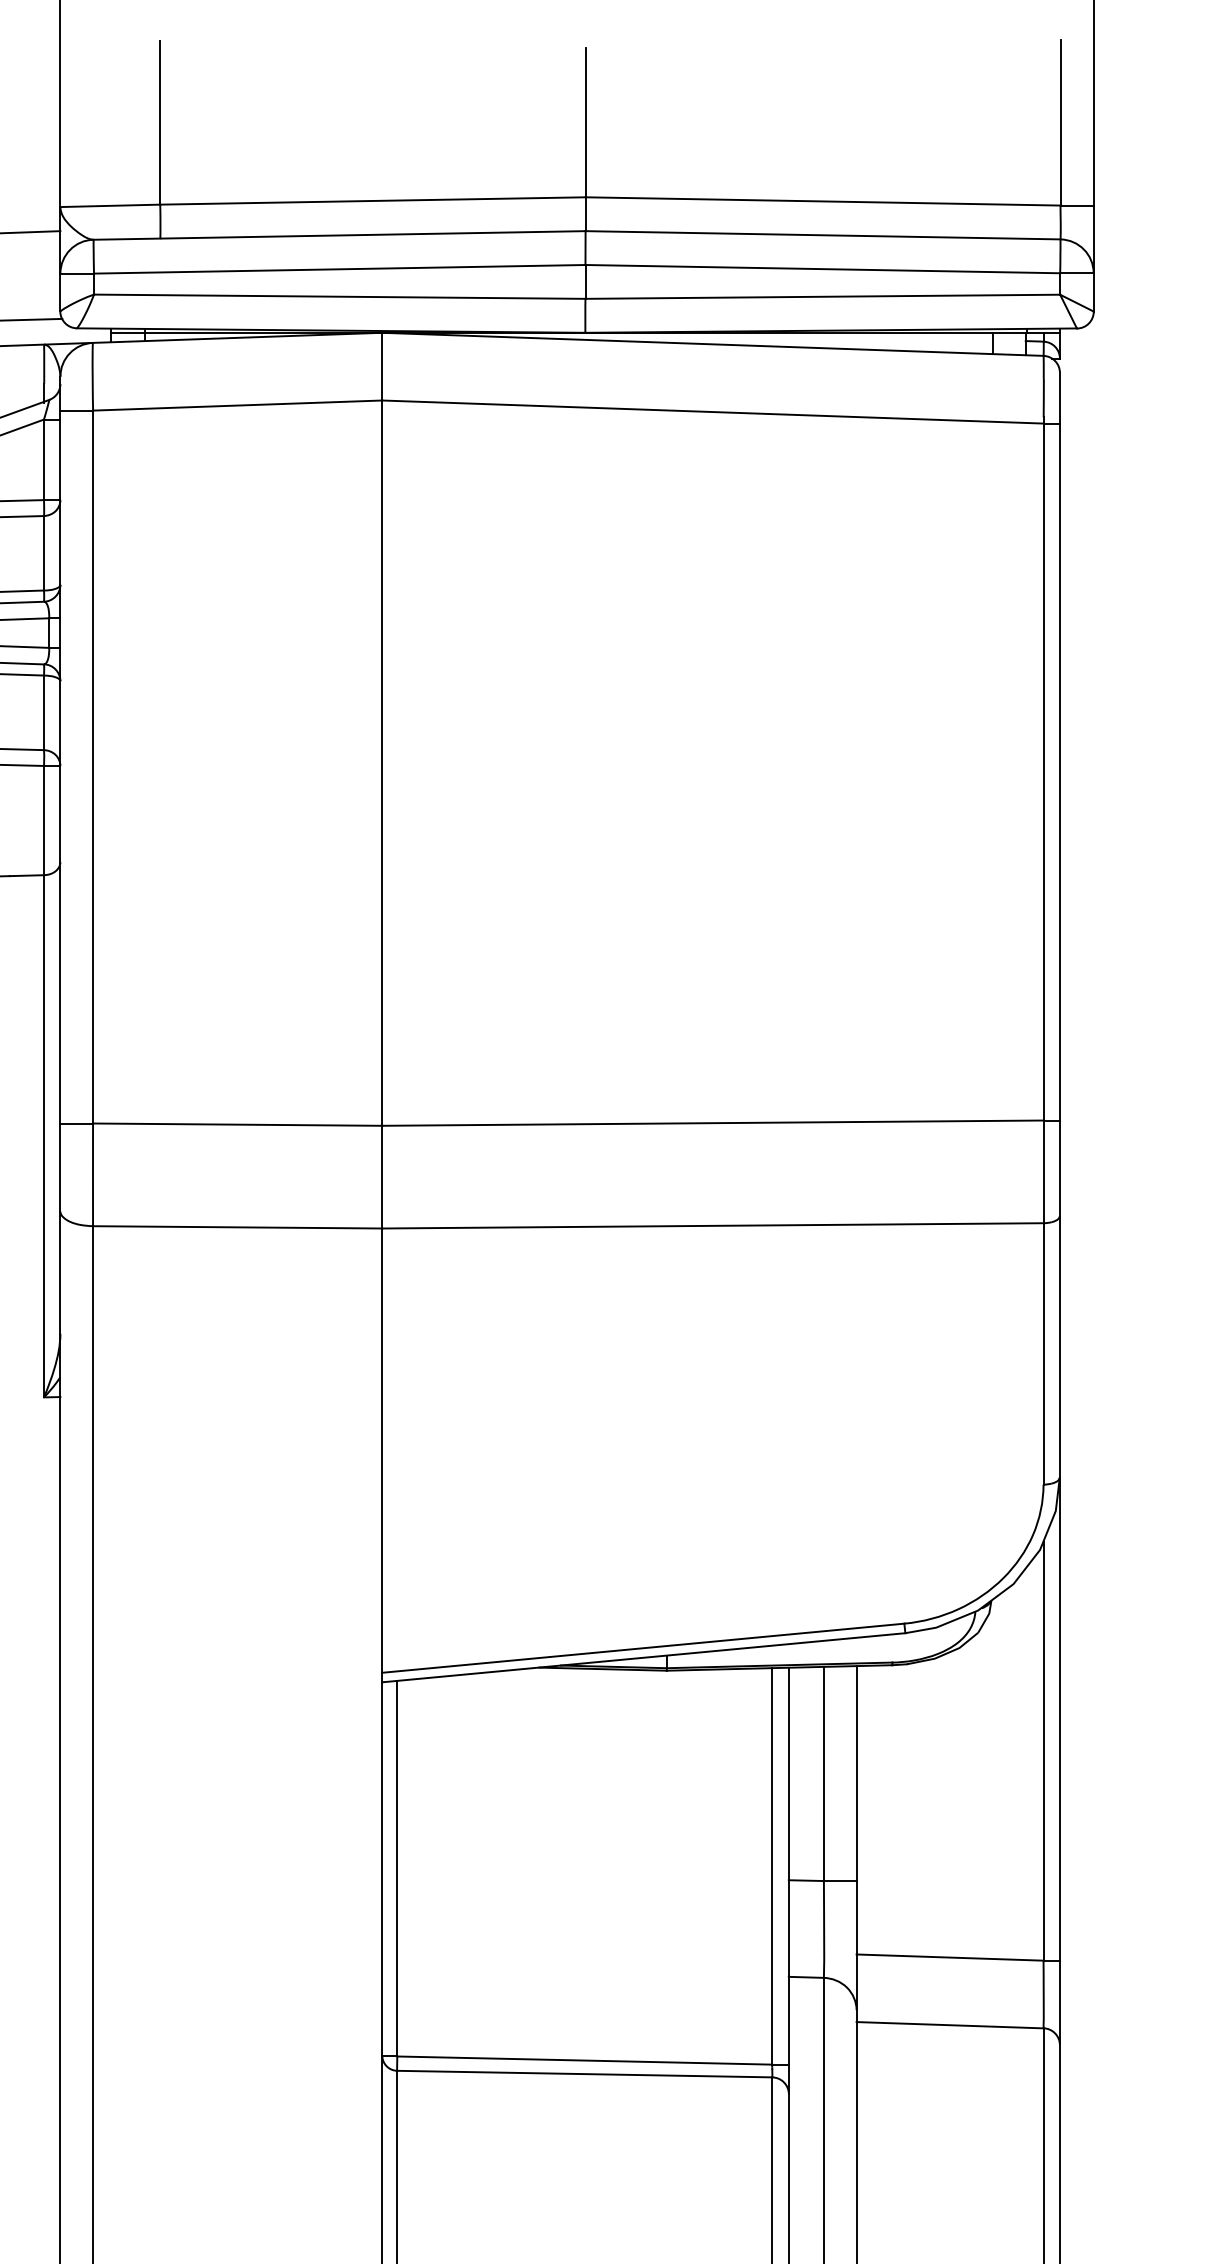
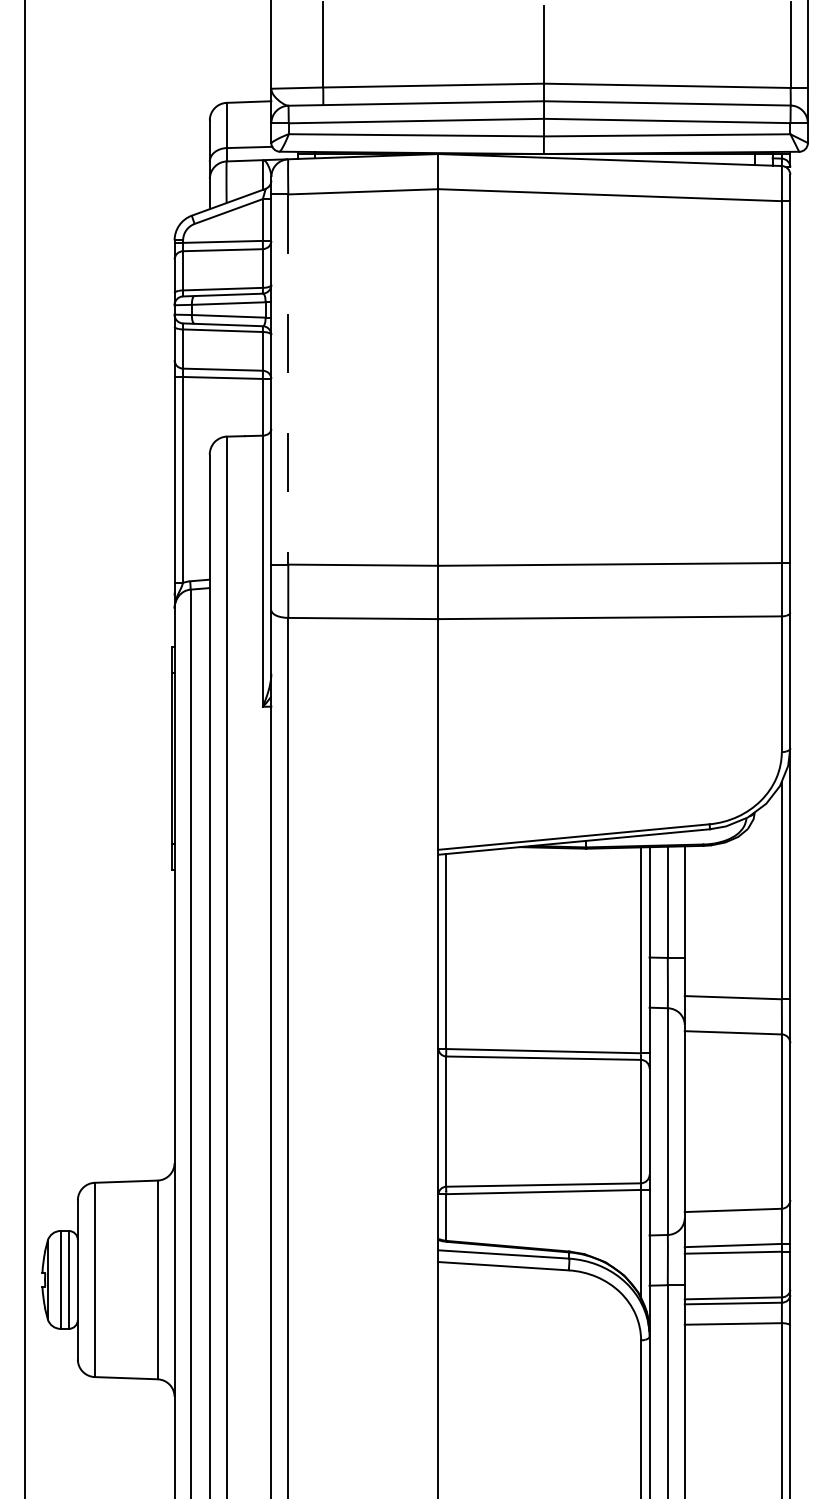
line: (93, 768) -> (288, 380), solid -> dashed

